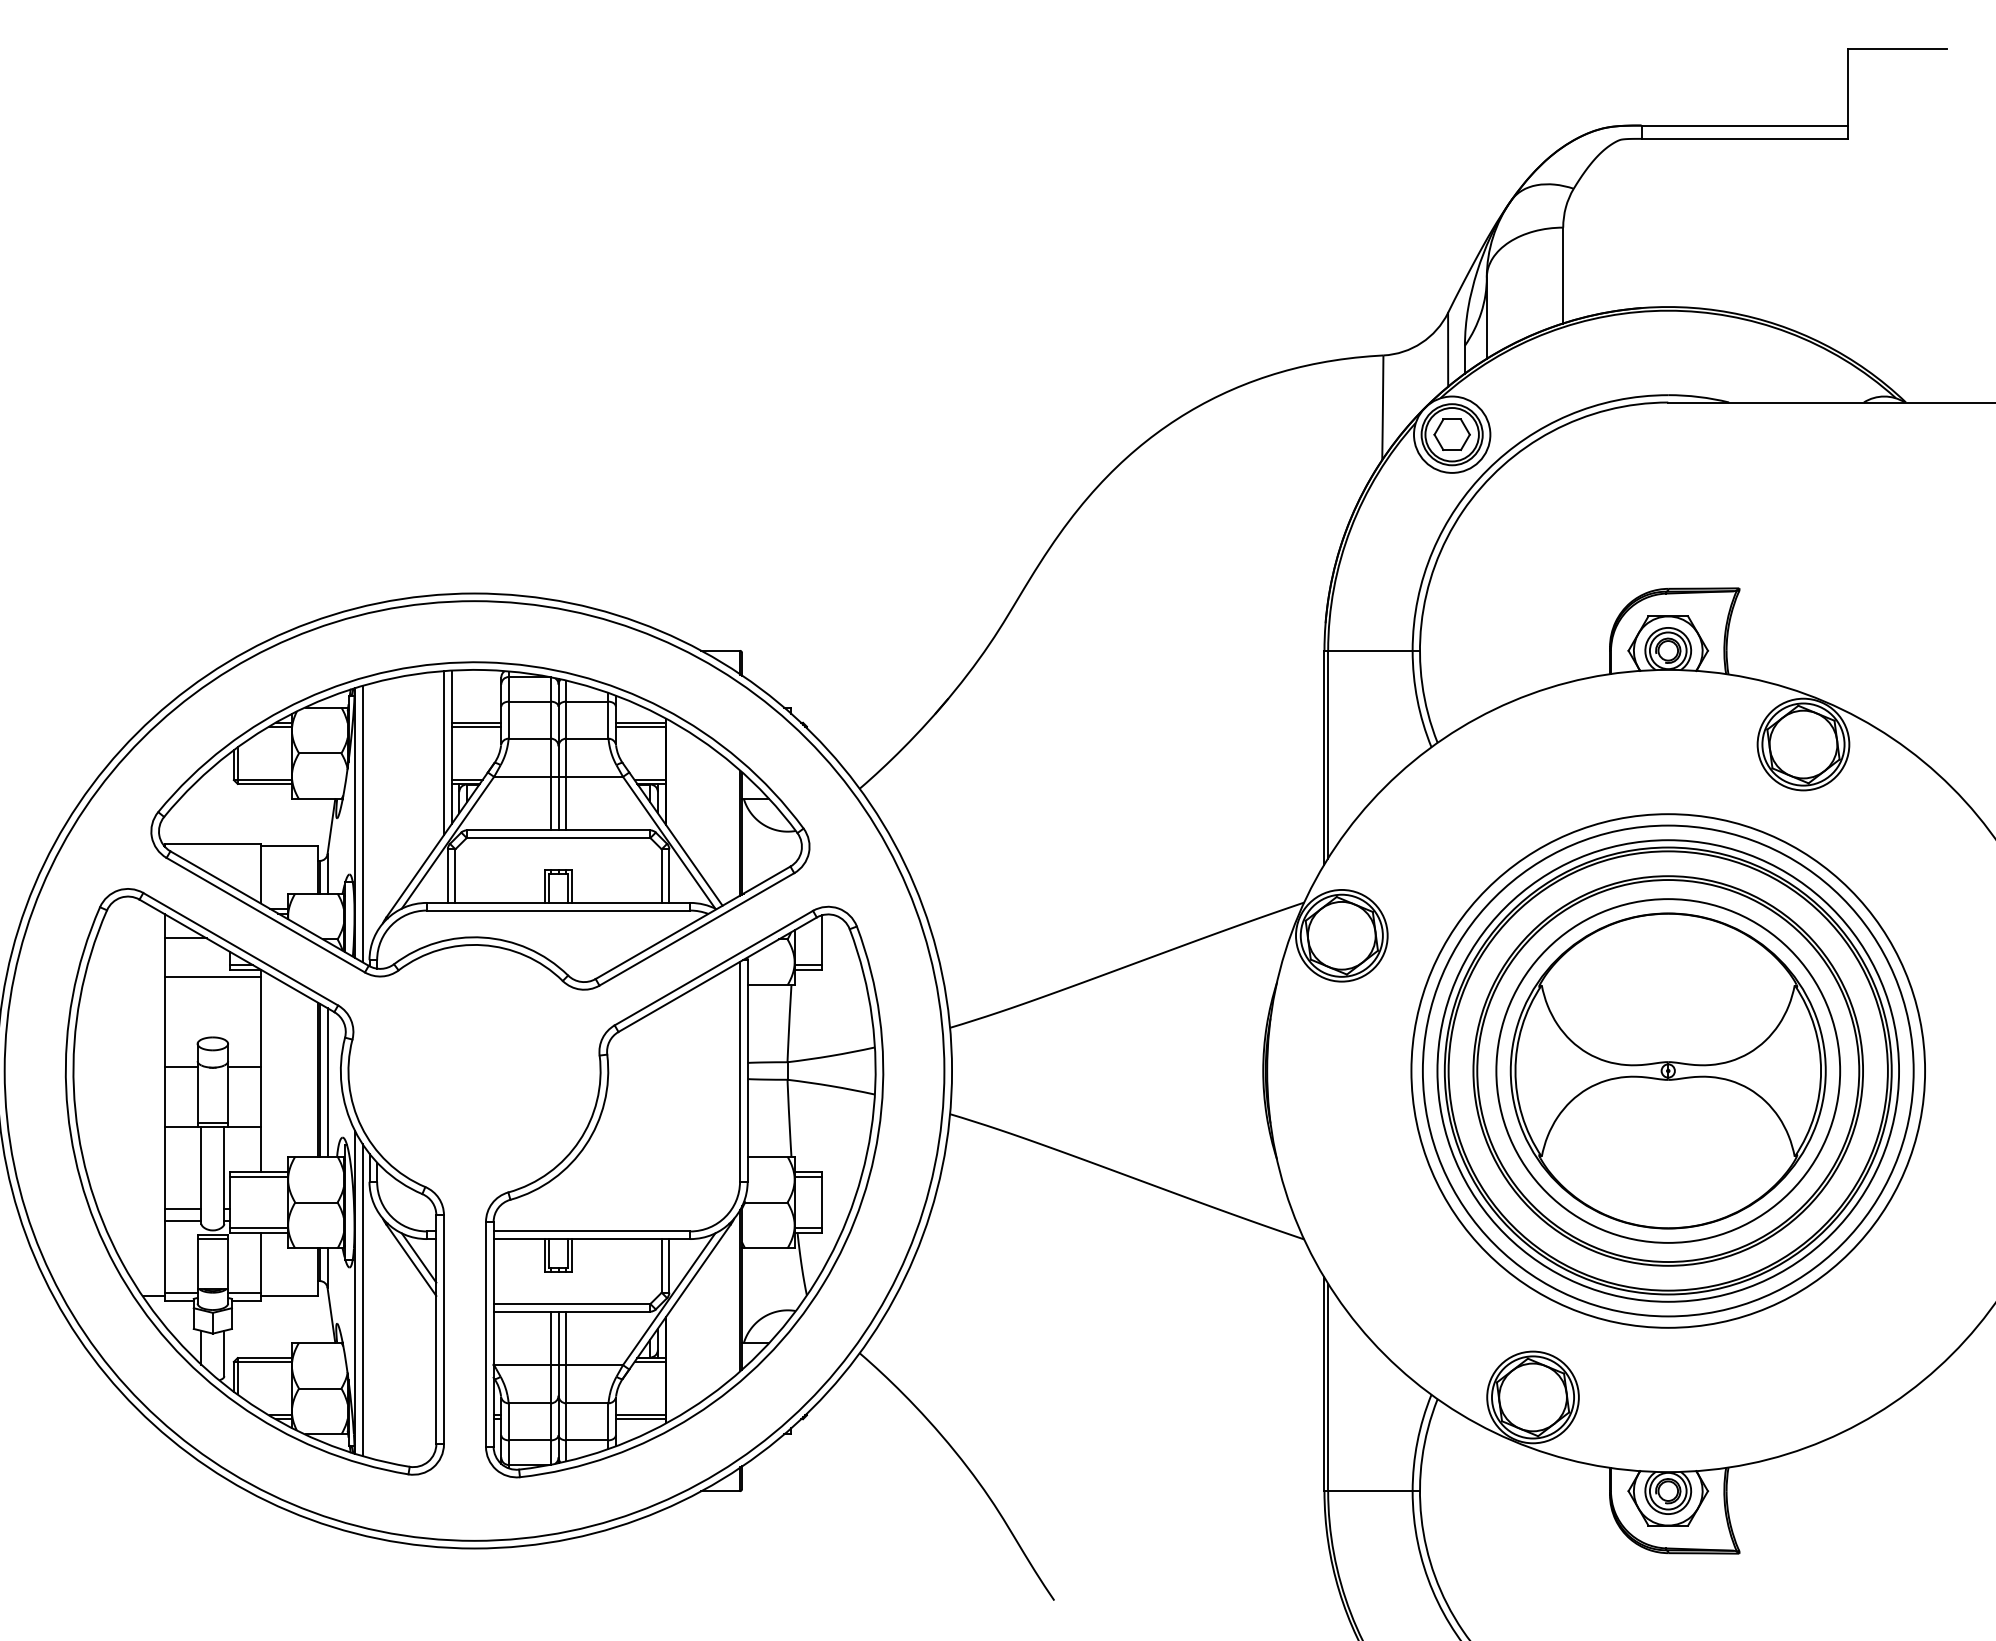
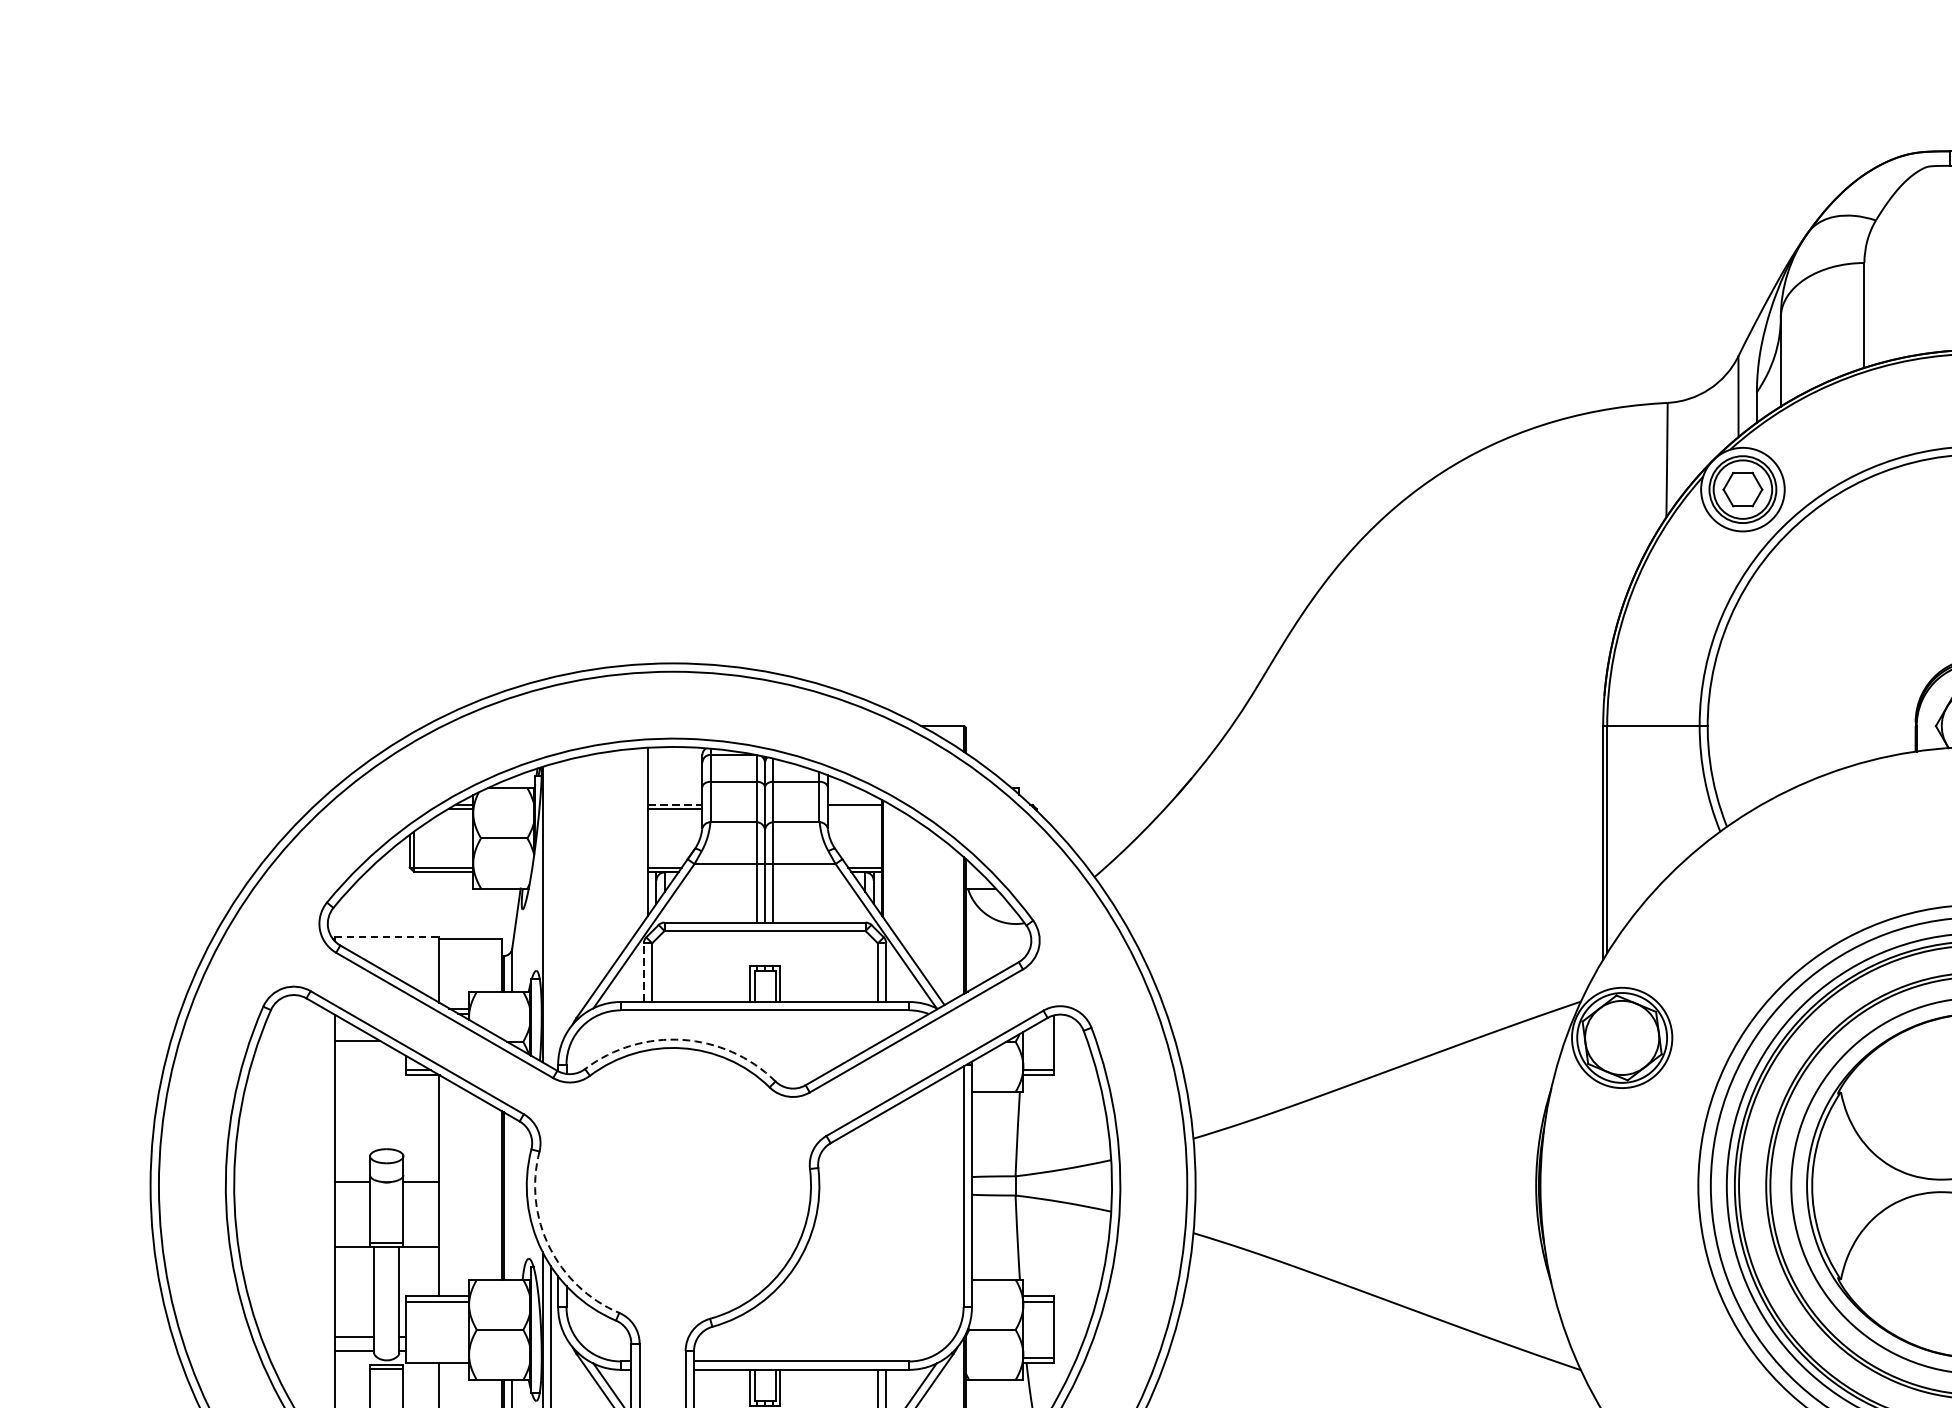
line: (476, 722) -> (675, 804), solid -> dashed
line: (640, 726) -> (854, 808), removed
line: (443, 753) -> (639, 838), removed
line: (362, 824) -> (550, 916), removed
line: (212, 843) -> (386, 936), solid -> dashed
line: (447, 876) -> (643, 973), solid -> dashed
arc: (483, 937) -> (682, 1039), solid -> dashed
line: (212, 977) -> (386, 1083), removed
line: (327, 1082) -> (512, 1198), removed
arc: (361, 1126) -> (549, 1246), solid -> dashed
line: (259, 1228) -> (437, 1358), removed

